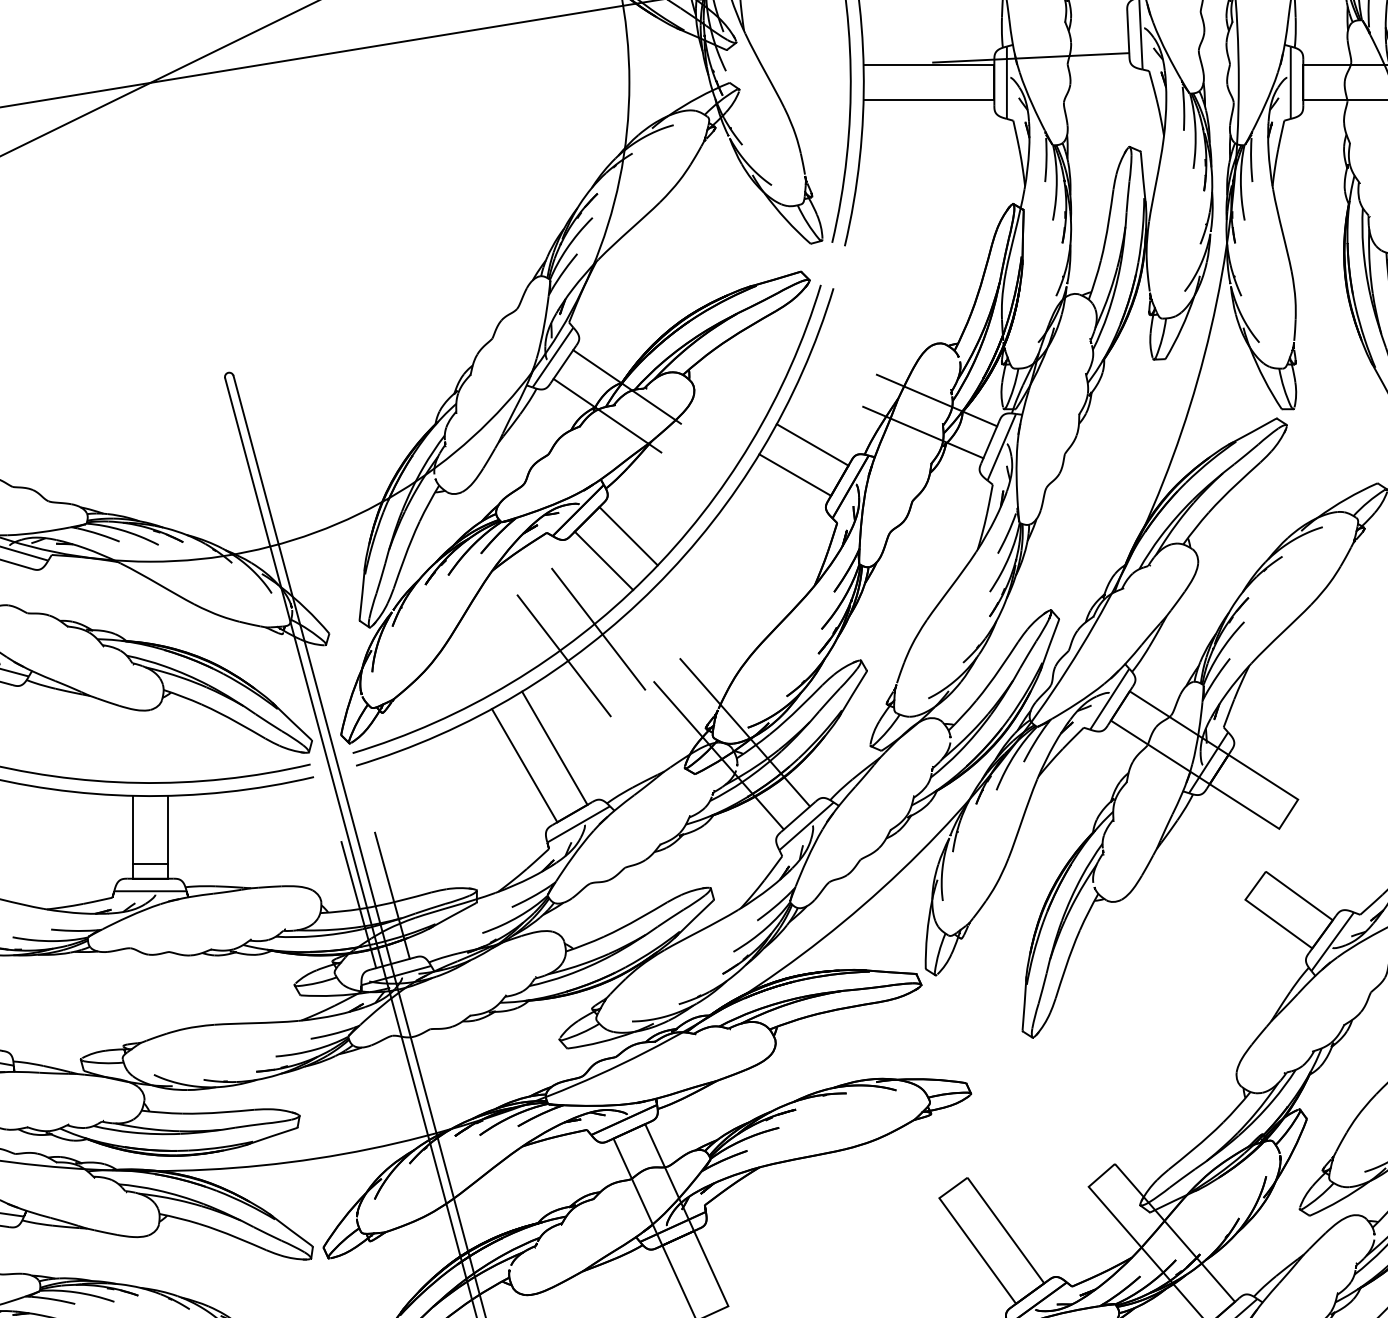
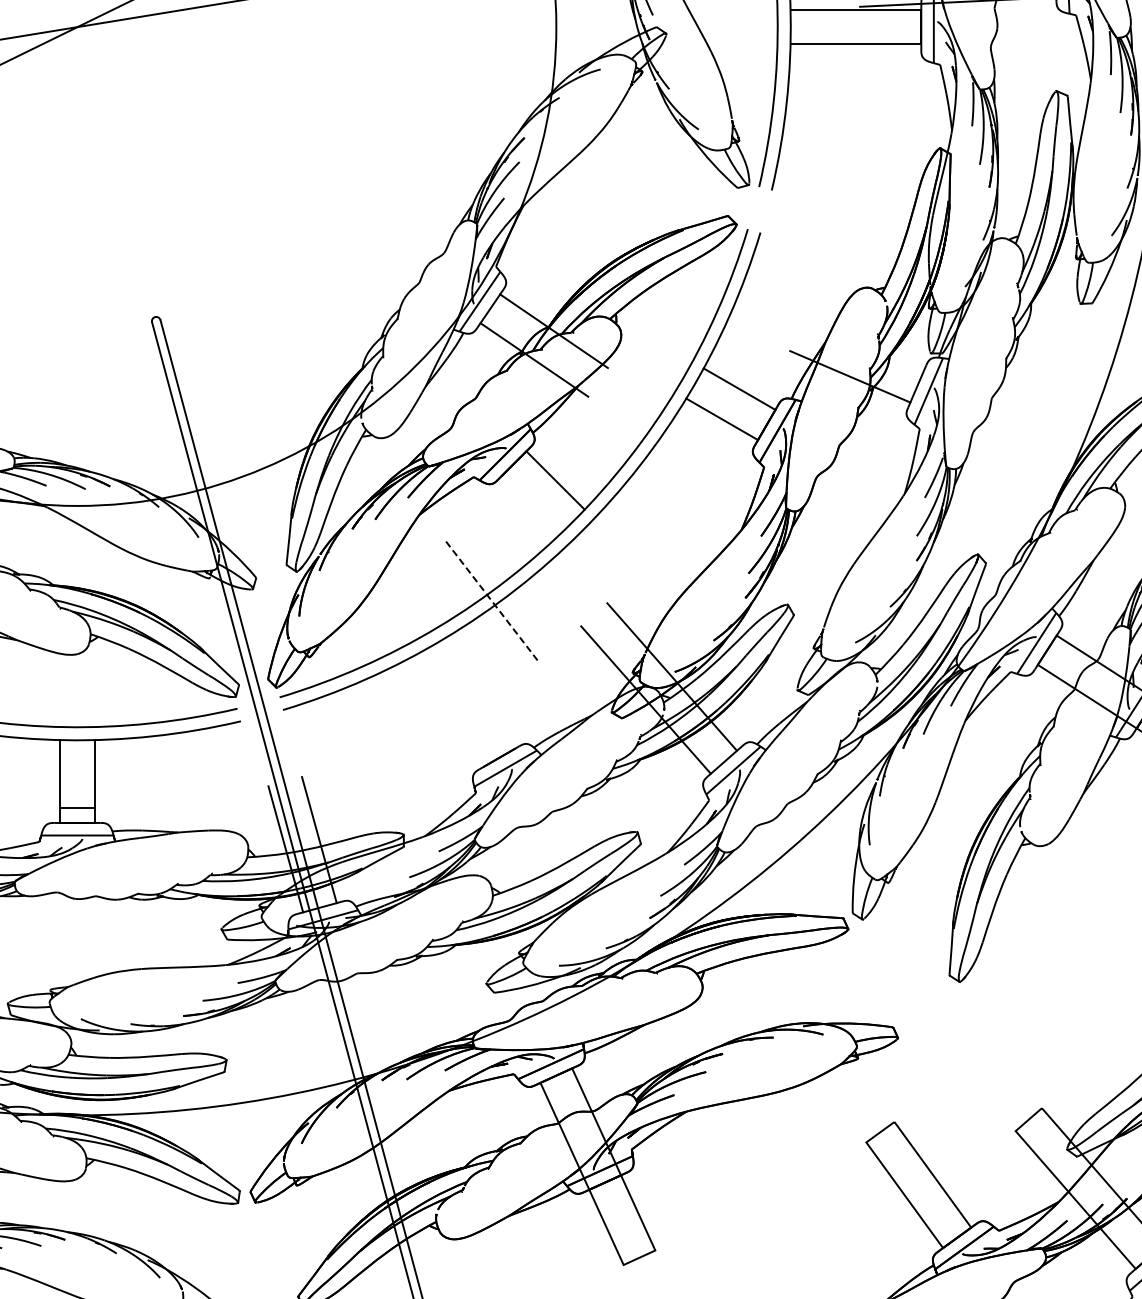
line: (936, 400) -> (863, 344), removed
line: (603, 560) -> (530, 504), removed
line: (598, 628) -> (525, 572), removed
line: (563, 655) -> (490, 599), solid -> dashed
line: (554, 747) -> (481, 691), removed
line: (524, 765) -> (451, 709), removed

